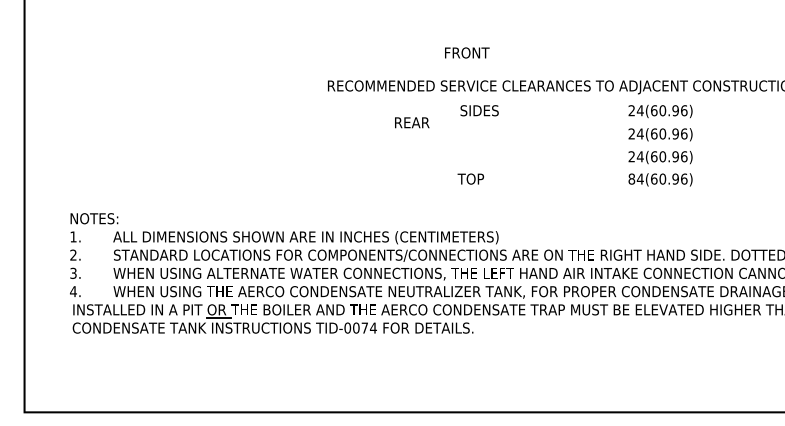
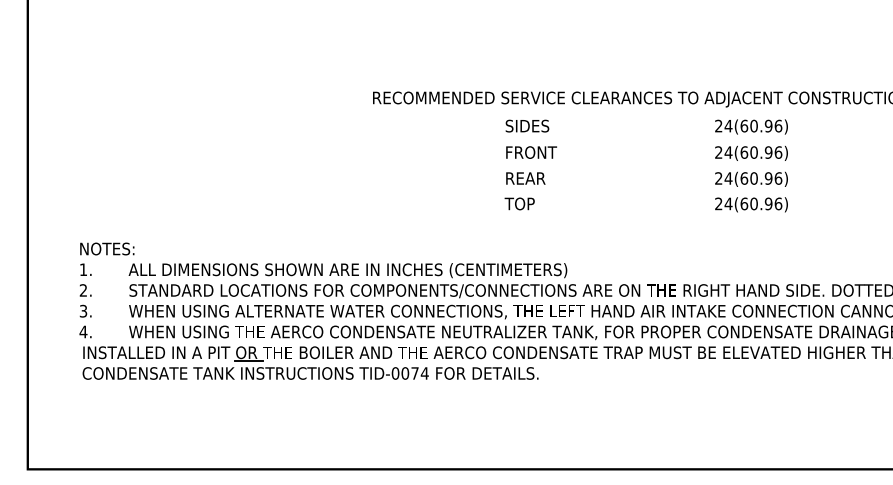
text: (467, 52) -> (531, 152), moved
text: (479, 110) -> (527, 125), moved
text: (412, 122) -> (526, 178), moved
text: (470, 178) -> (519, 203), moved
text: (631, 178) -> (718, 203), 84(60.96) -> 24(60.96)

